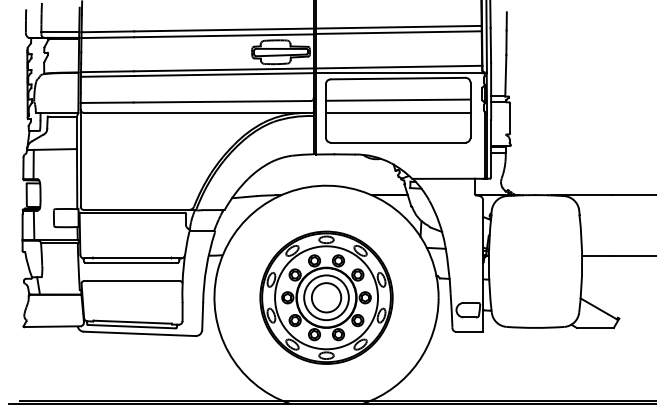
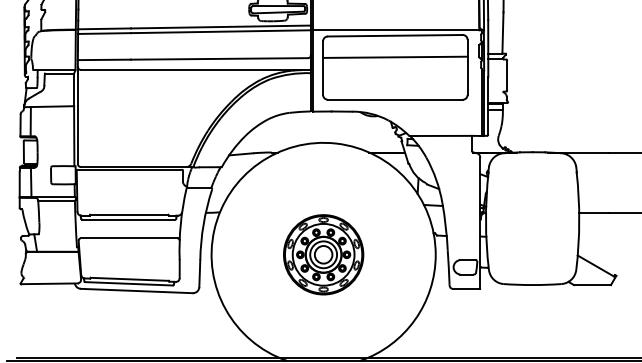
line: (399, 66) -> (396, 23), removed
line: (397, 112) -> (394, 69), removed
part: (326, 297) -> (323, 254), size x0.6

